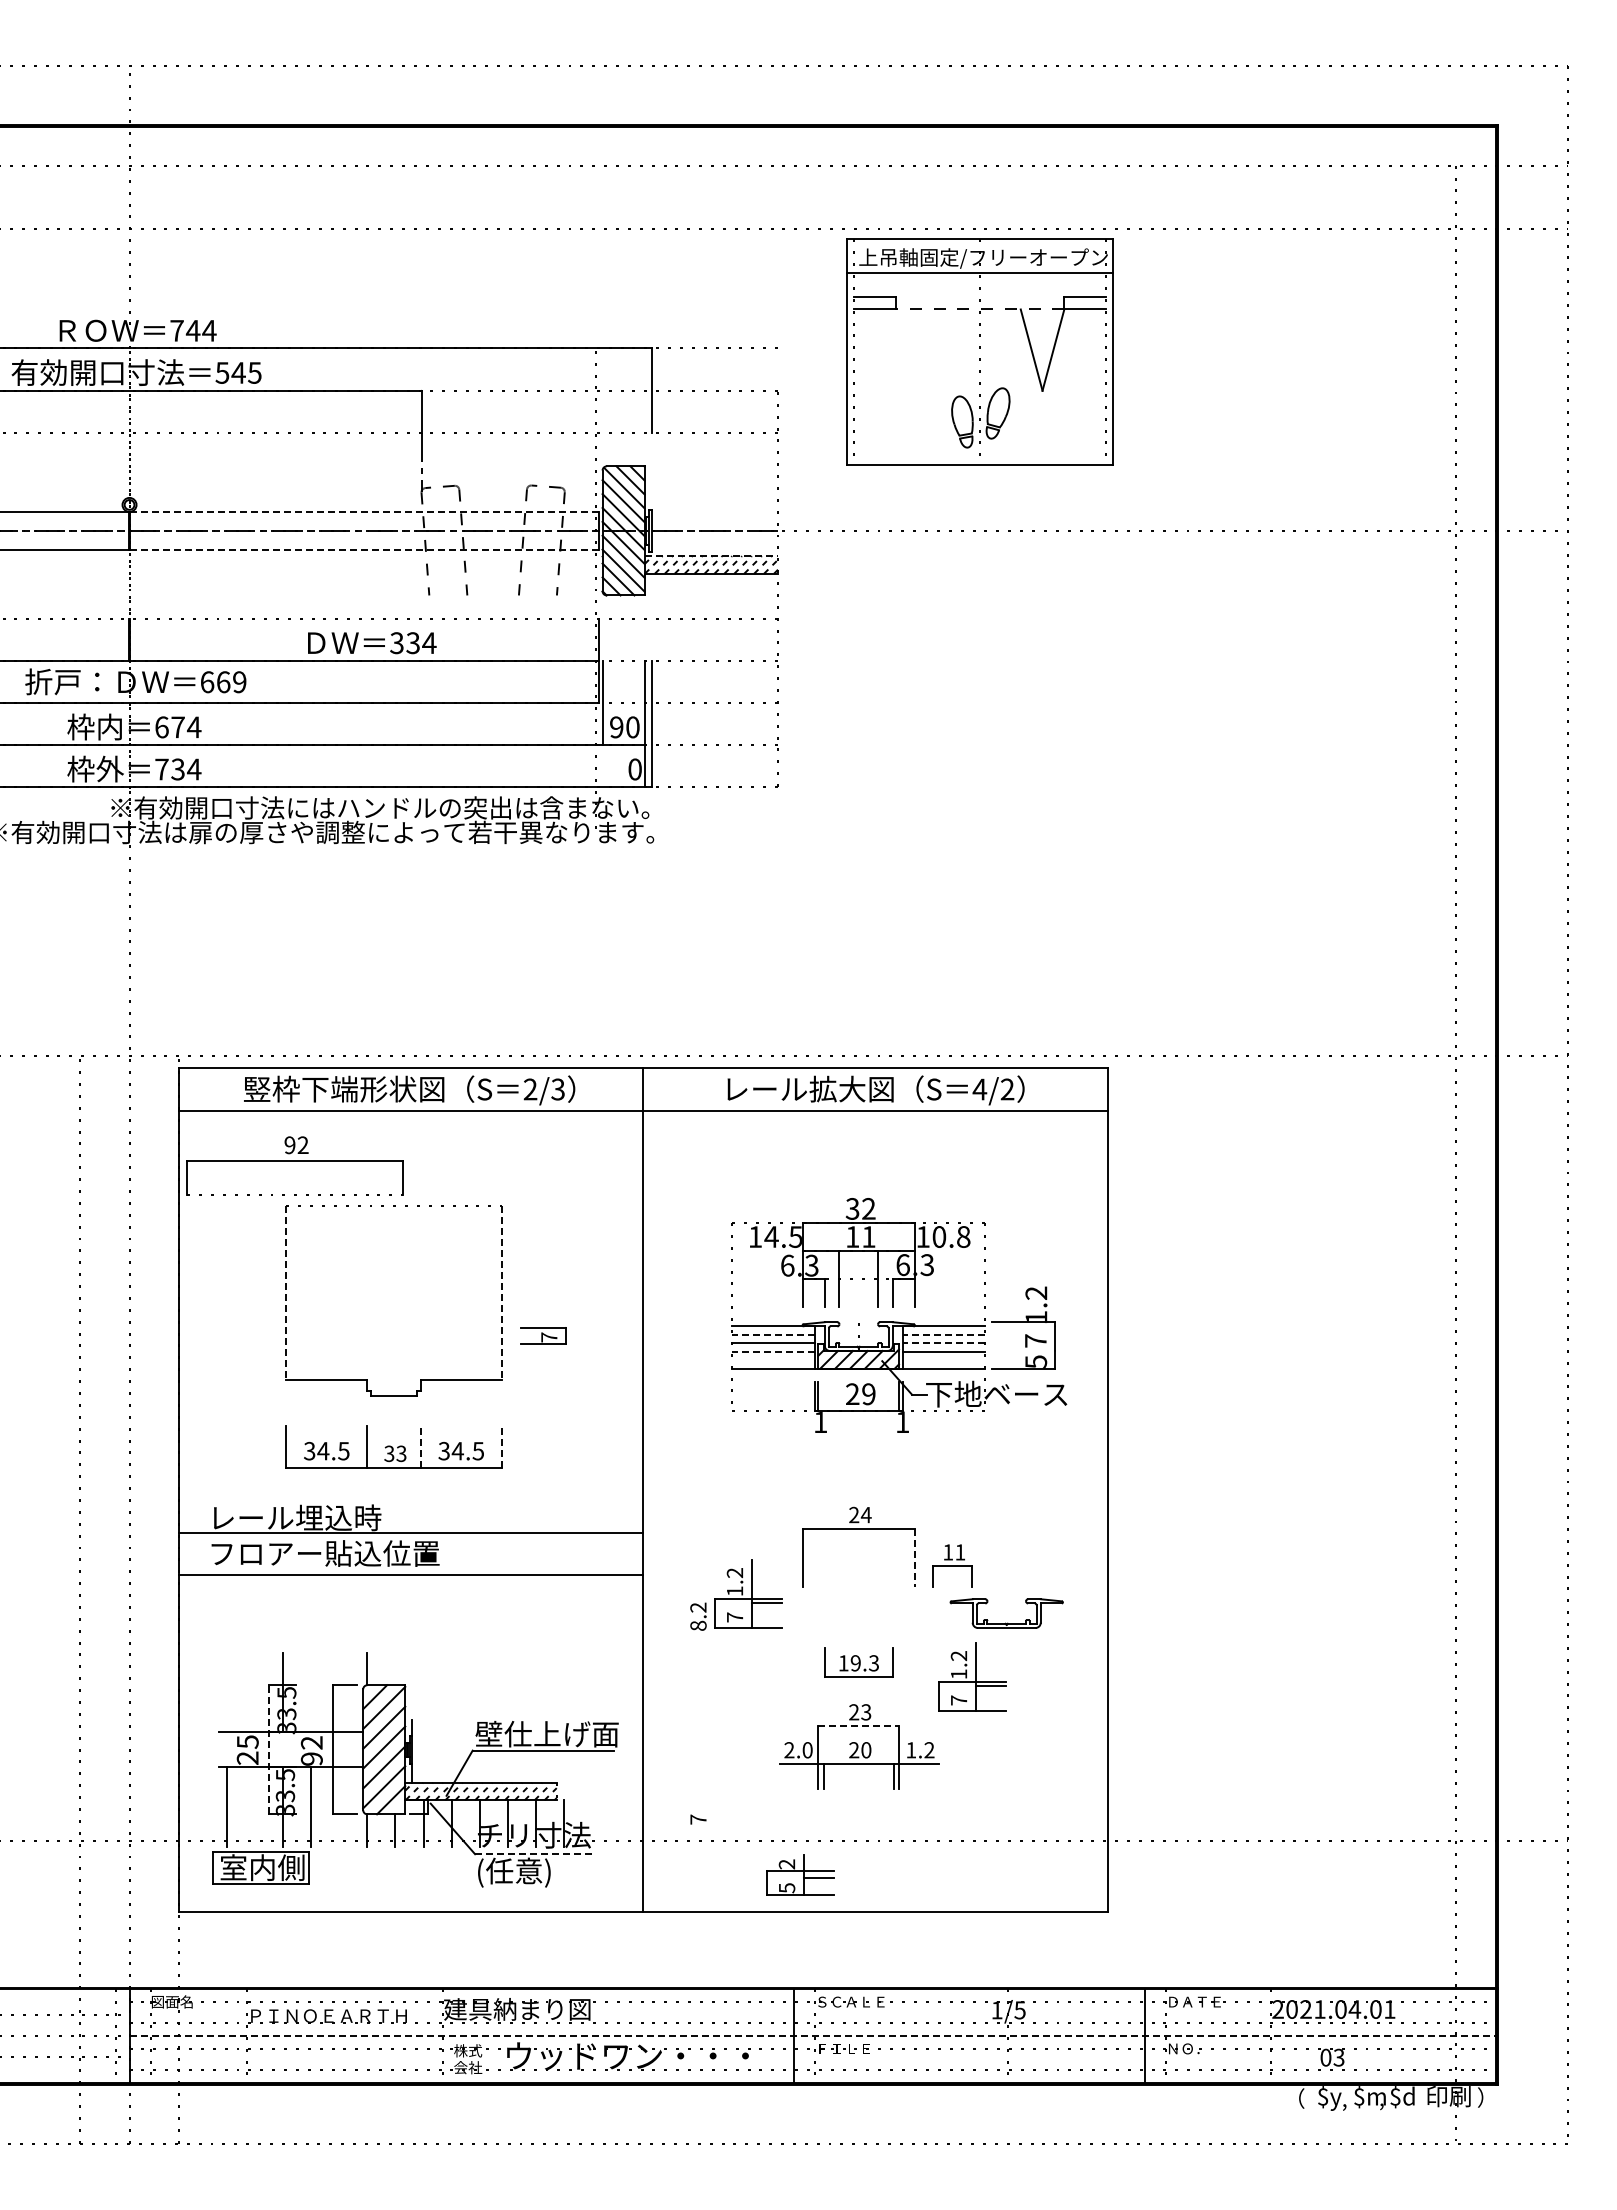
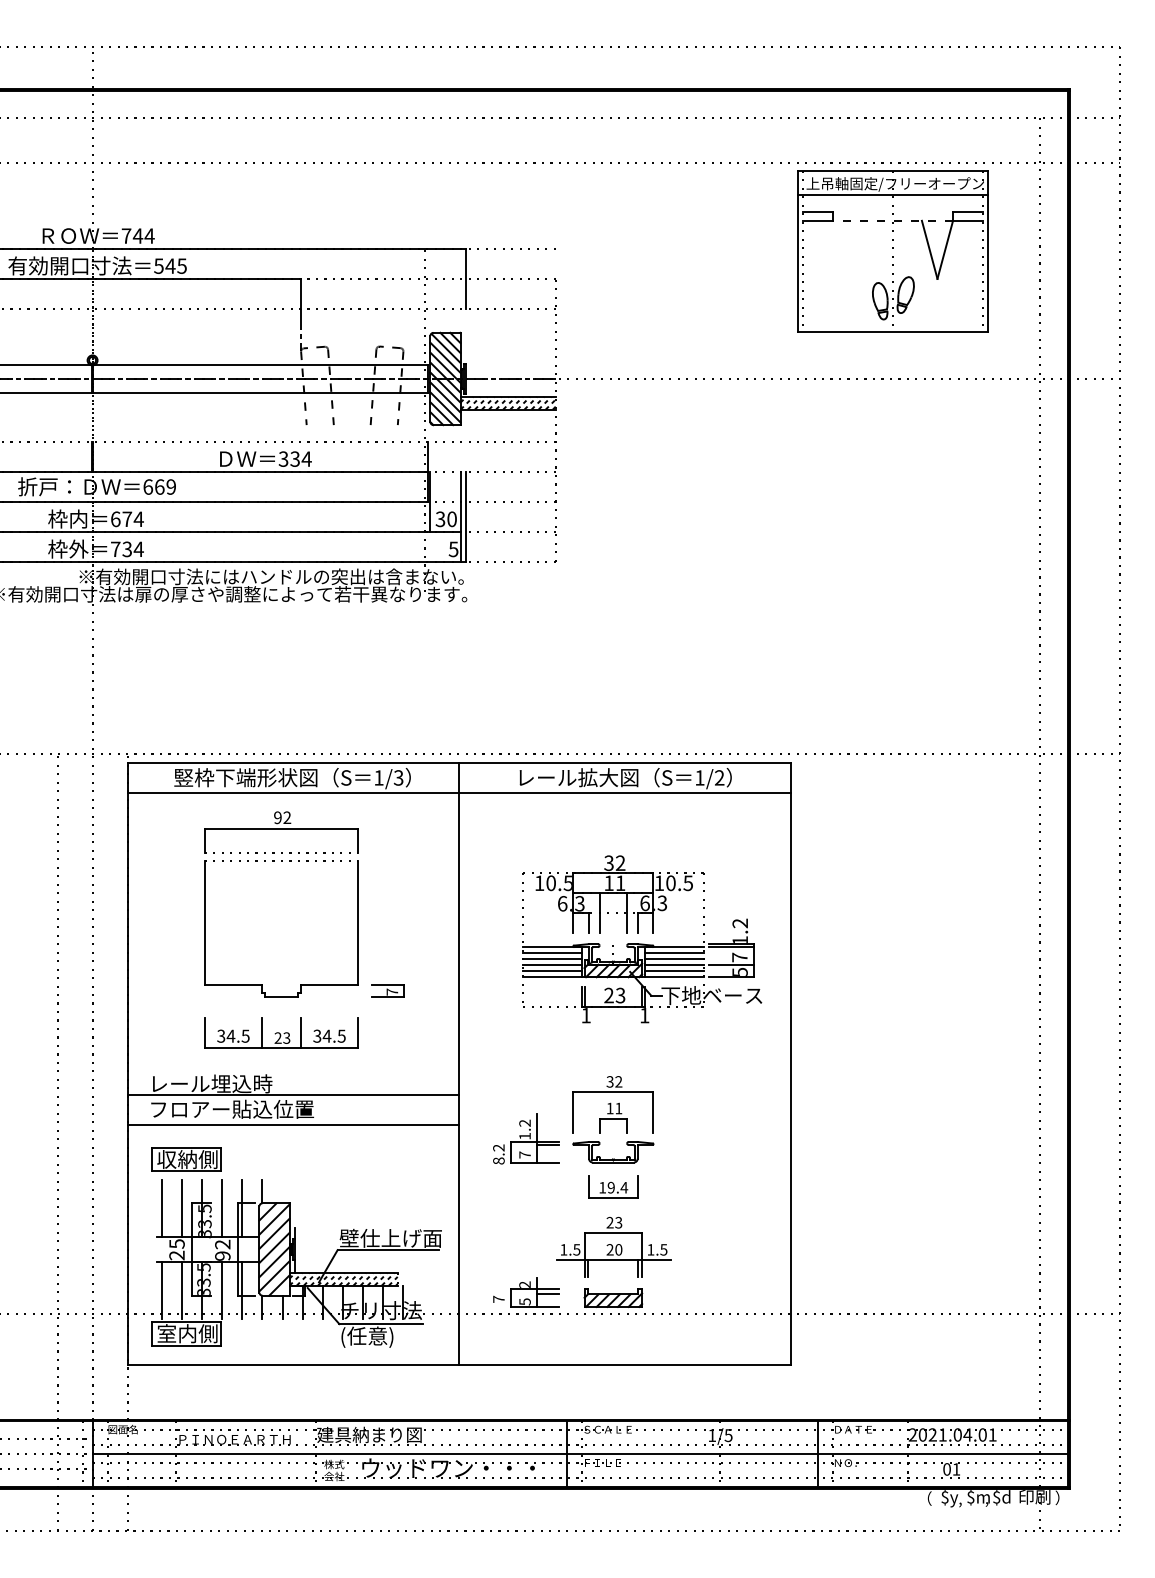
part: (979, 351) -> (892, 250), moved
line: (365, 511) -> (261, 365), dashed -> solid
line: (365, 549) -> (261, 392), dashed -> solid
line: (711, 556) -> (508, 397), dashed -> solid
text: (616, 727) -> (440, 519), 90 -> 30
text: (634, 769) -> (453, 549), 0 -> 5
text: (530, 1089) -> (378, 777), 2/3 -> 1/3
text: (979, 1089) -> (699, 777), 4/2 -> 1/2
part: (294, 1165) -> (281, 832), moved
text: (771, 1236) -> (551, 882), 14.5 -> 10.5
text: (963, 1236) -> (688, 882), 10.8 -> 10.5
line: (286, 1292) -> (204, 922), dashed -> solid
line: (501, 1292) -> (358, 922), dashed -> solid
line: (1023, 1326) -> (731, 947), added
line: (773, 1334) -> (552, 952), dashed -> solid
line: (943, 1334) -> (673, 952), dashed -> solid
part: (543, 1335) -> (388, 990), moved
line: (943, 1343) -> (673, 959), dashed -> solid
line: (1023, 1350) -> (731, 964), added
line: (773, 1351) -> (552, 965), dashed -> solid
line: (773, 1360) -> (552, 971), added
line: (943, 1360) -> (673, 971), added
text: (868, 1394) -> (620, 995), 29 -> 23
line: (420, 1446) -> (300, 1032), dashed -> solid
line: (501, 1446) -> (358, 1032), dashed -> solid
text: (389, 1454) -> (278, 1038), 33 -> 23
text: (860, 1514) -> (614, 1081), 24 -> 32
line: (914, 1557) -> (653, 1112), dashed -> solid
part: (952, 1565) -> (613, 1117), moved
part: (1005, 1622) -> (612, 1158), moved
part: (260, 1623) -> (186, 1159), added
text: (873, 1663) -> (623, 1187), 19.3 -> 19.4
part: (972, 1676) -> (694, 1197), removed
line: (227, 1692) -> (162, 1208), added
line: (255, 1692) -> (182, 1208), added
line: (311, 1692) -> (222, 1208), added
line: (339, 1692) -> (242, 1208), added
line: (859, 1726) -> (613, 1232), dashed -> solid
line: (268, 1749) -> (191, 1249), dashed -> solid
text: (798, 1750) -> (570, 1250), 2.0 -> 1.5
text: (929, 1750) -> (663, 1250), 1.2 -> 1.5
line: (255, 1806) -> (182, 1290), added
line: (339, 1806) -> (242, 1290), added
part: (858, 1818) -> (613, 1298), added
line: (533, 1854) -> (381, 1324), dashed -> solid
part: (800, 1874) -> (534, 1292), moved
line: (813, 2036) -> (581, 1454), dashed -> solid
text: (1338, 2057) -> (956, 1469), 03 -> 01

